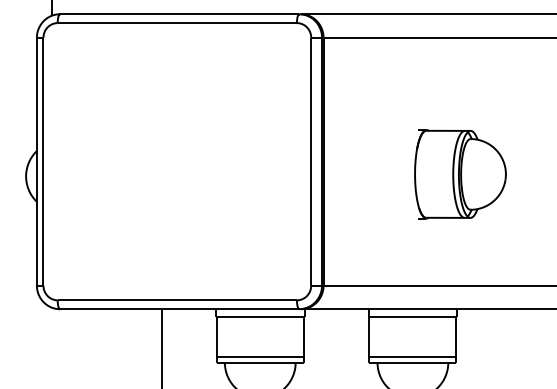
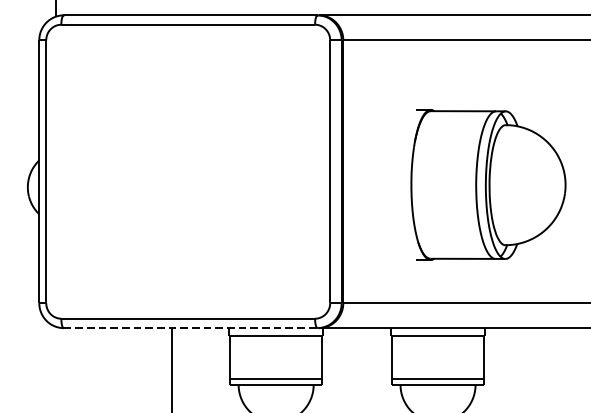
part: (460, 174) -> (488, 185), size x1.6
line: (179, 309) -> (190, 328), solid -> dashed

